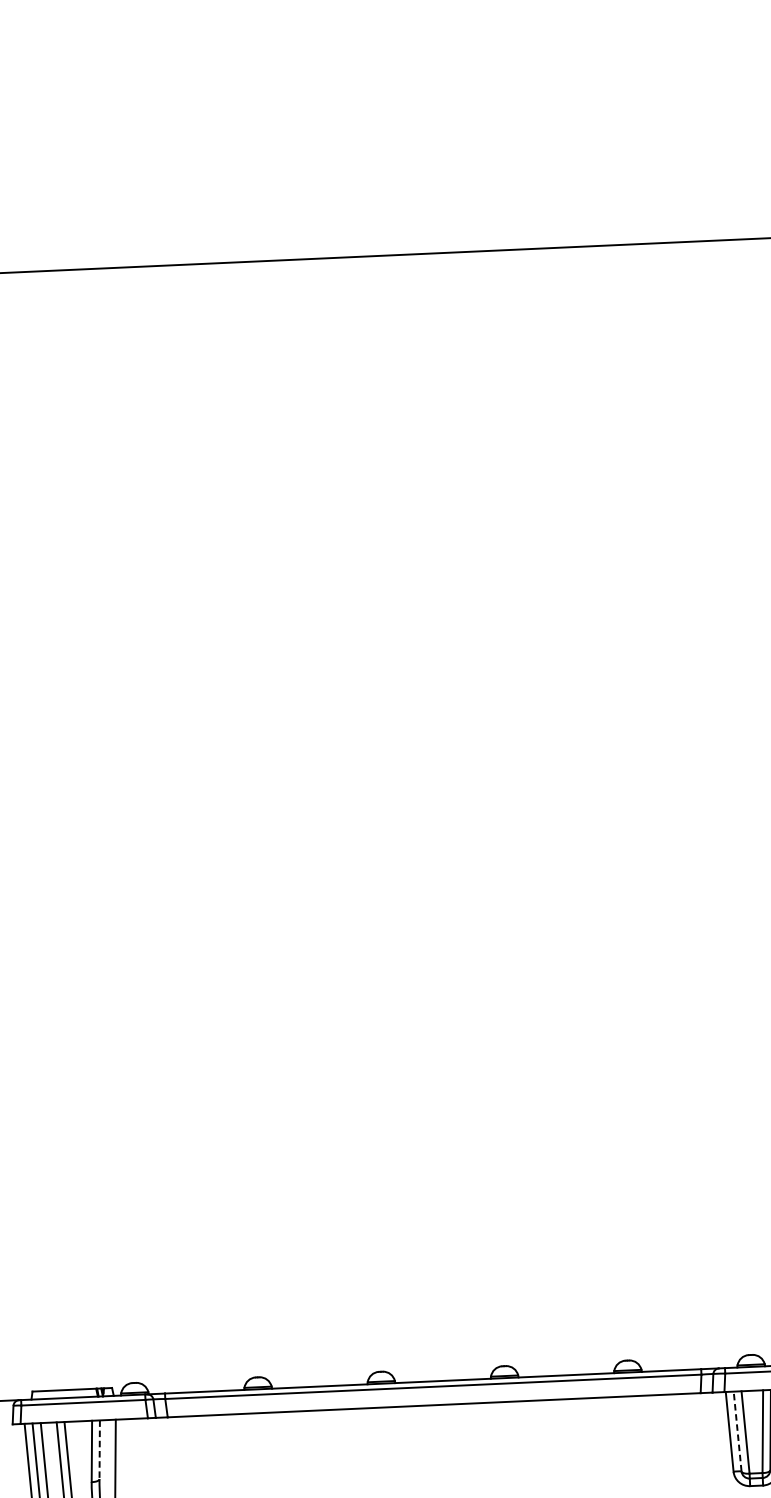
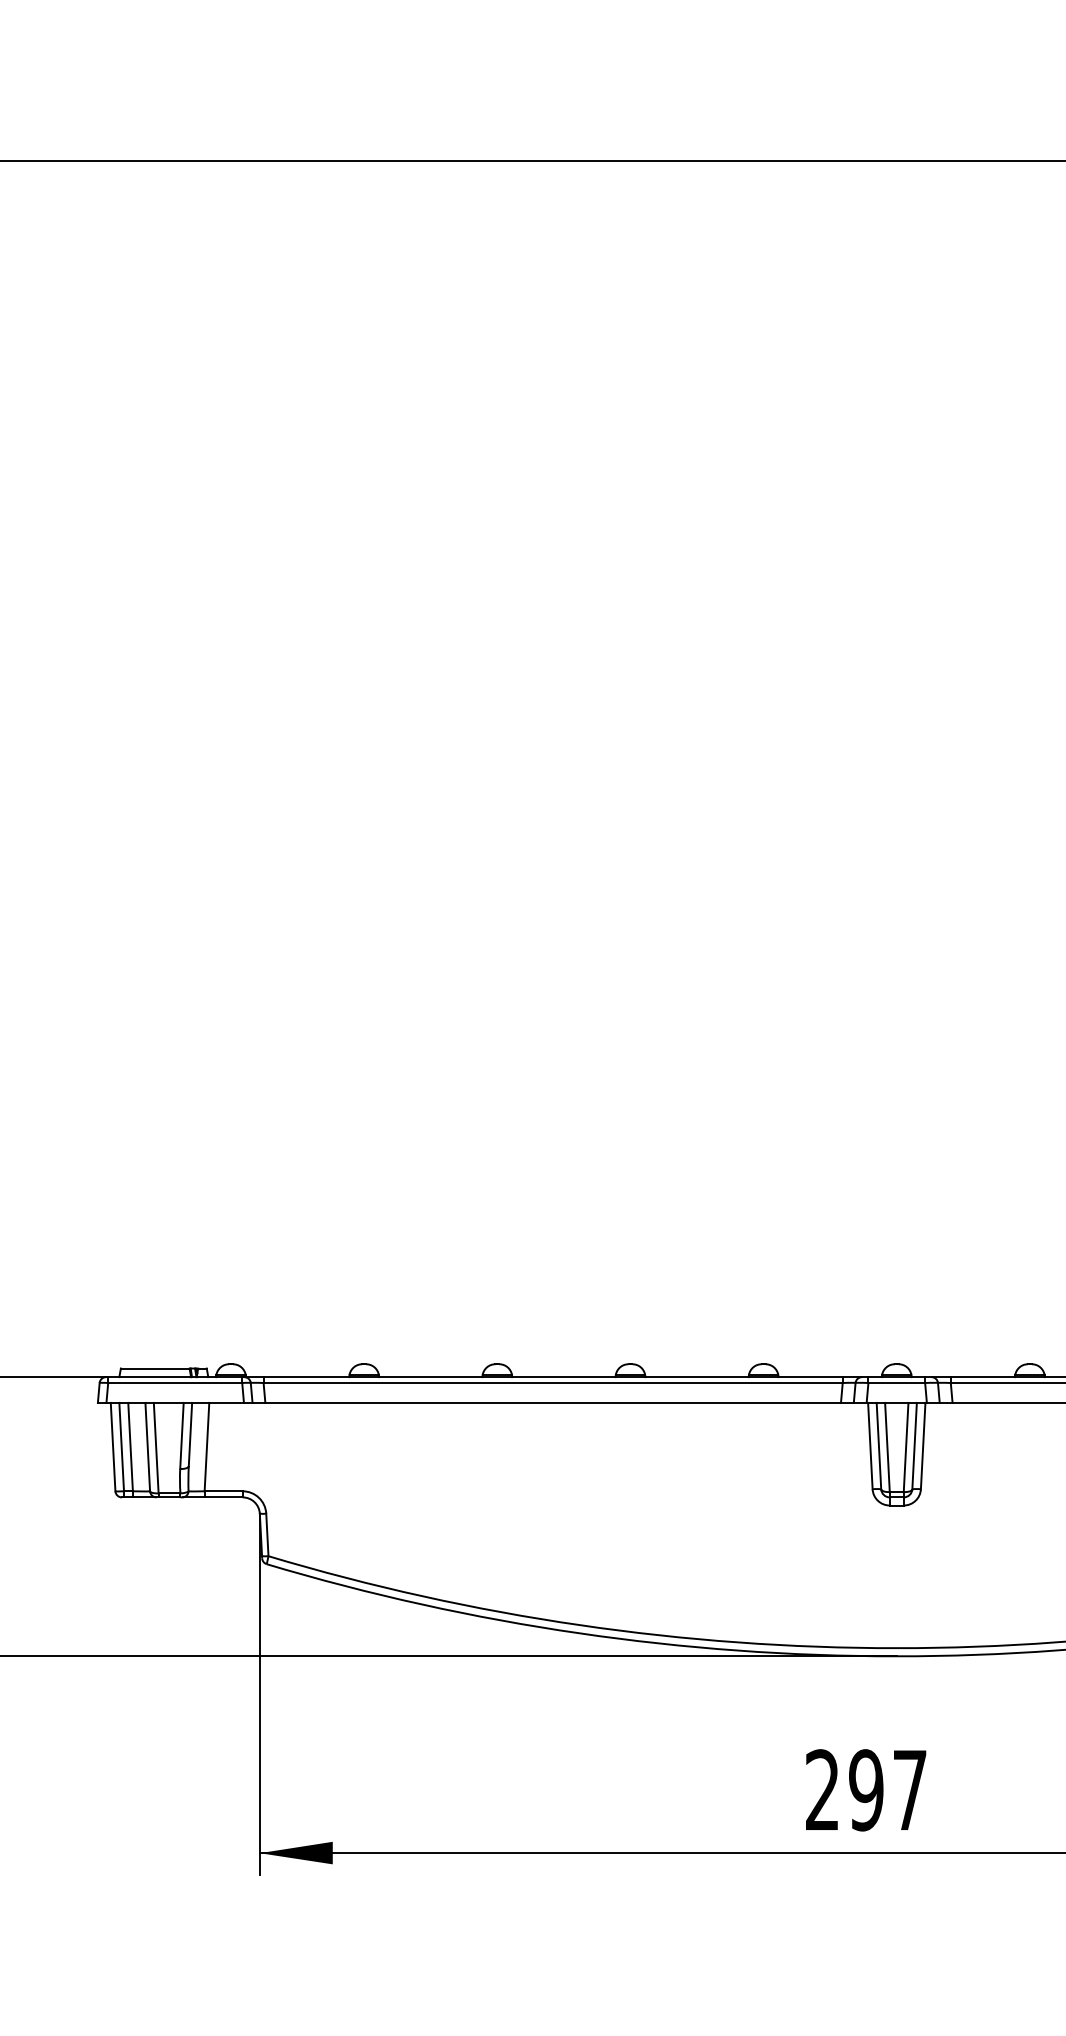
line: (737, 1430) -> (878, 1445), dashed -> solid
line: (99, 1449) -> (190, 1434), dashed -> solid

